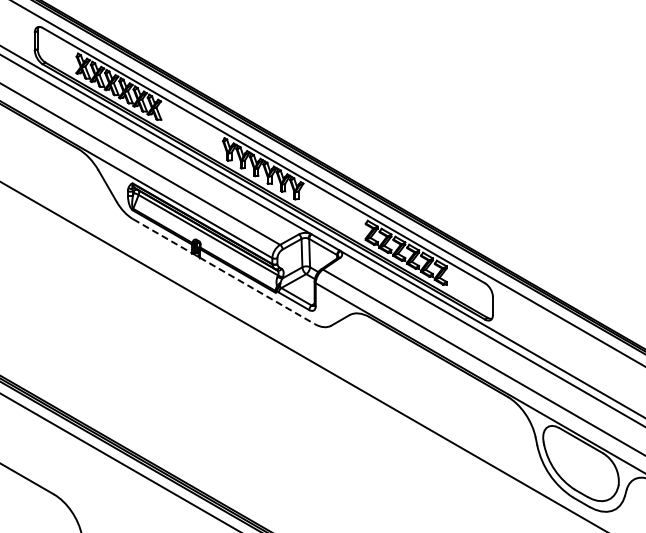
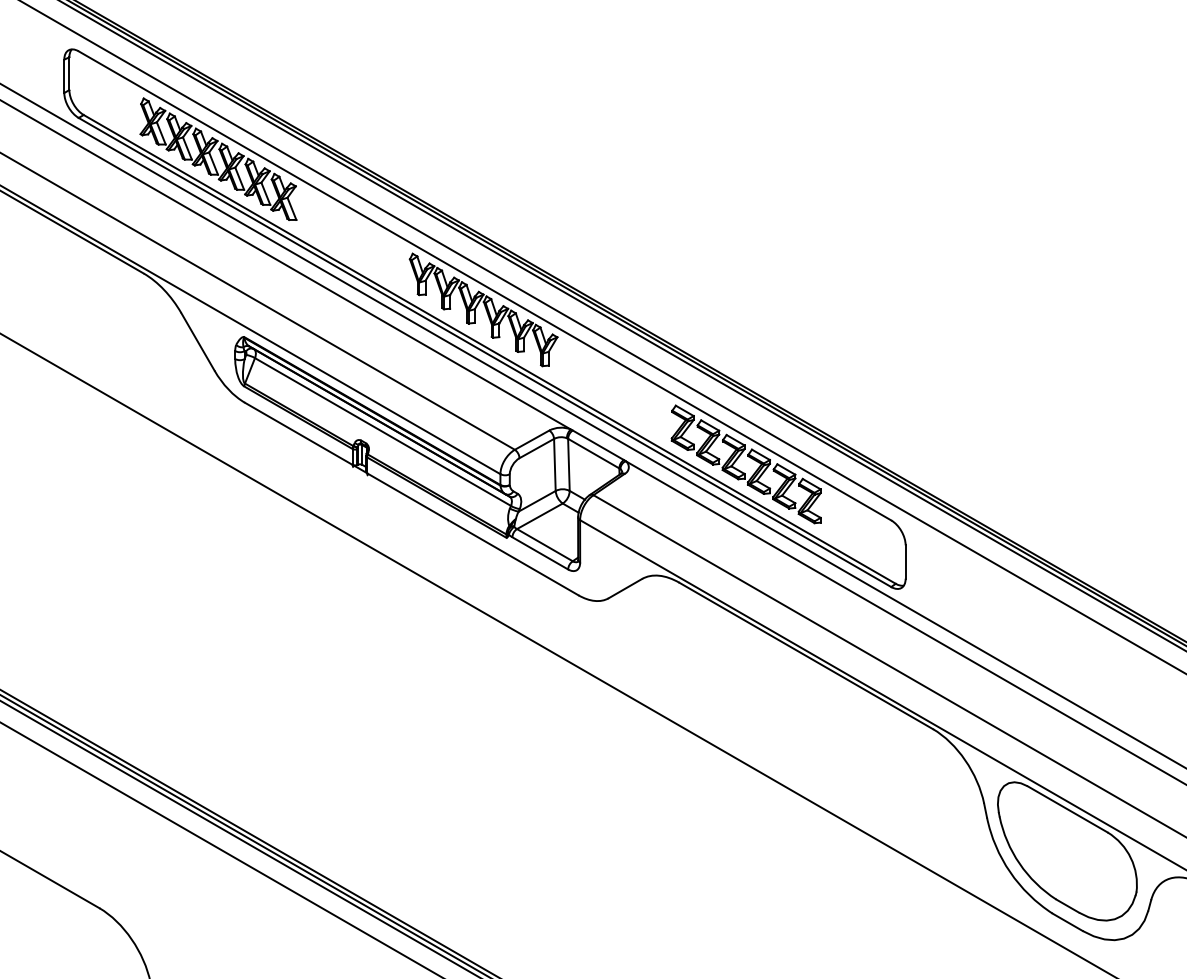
line: (162, 236) -> (298, 434), dashed -> solid
line: (257, 291) -> (473, 535), dashed -> solid

